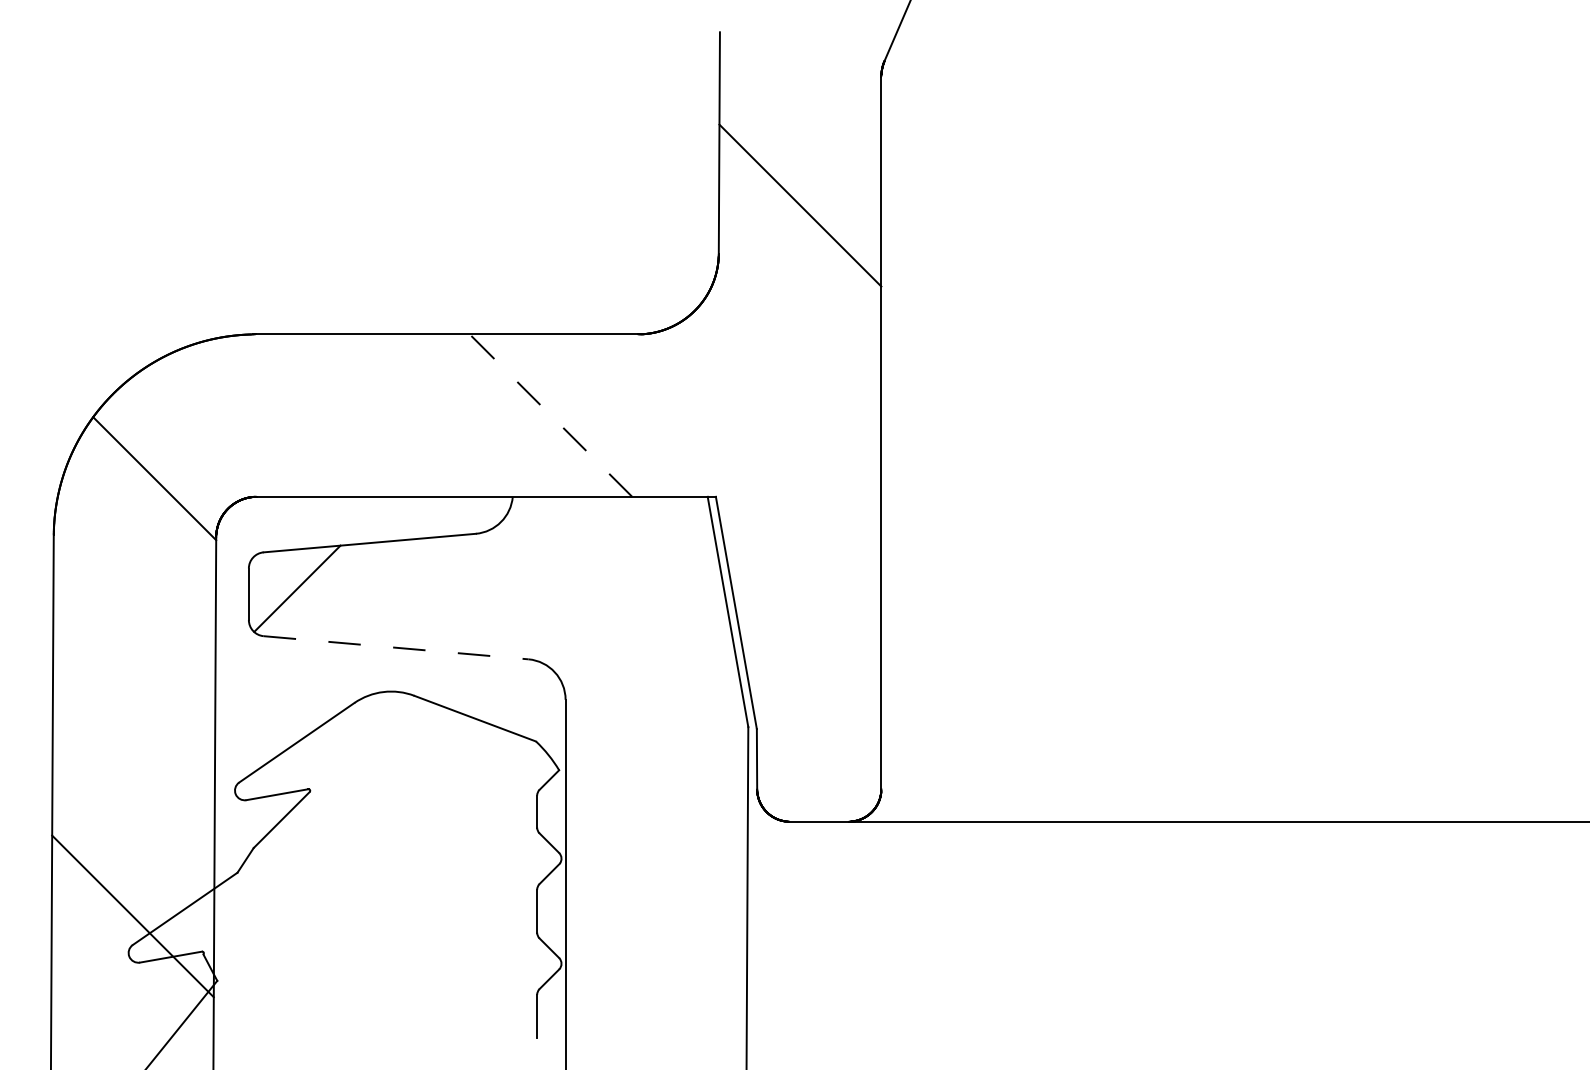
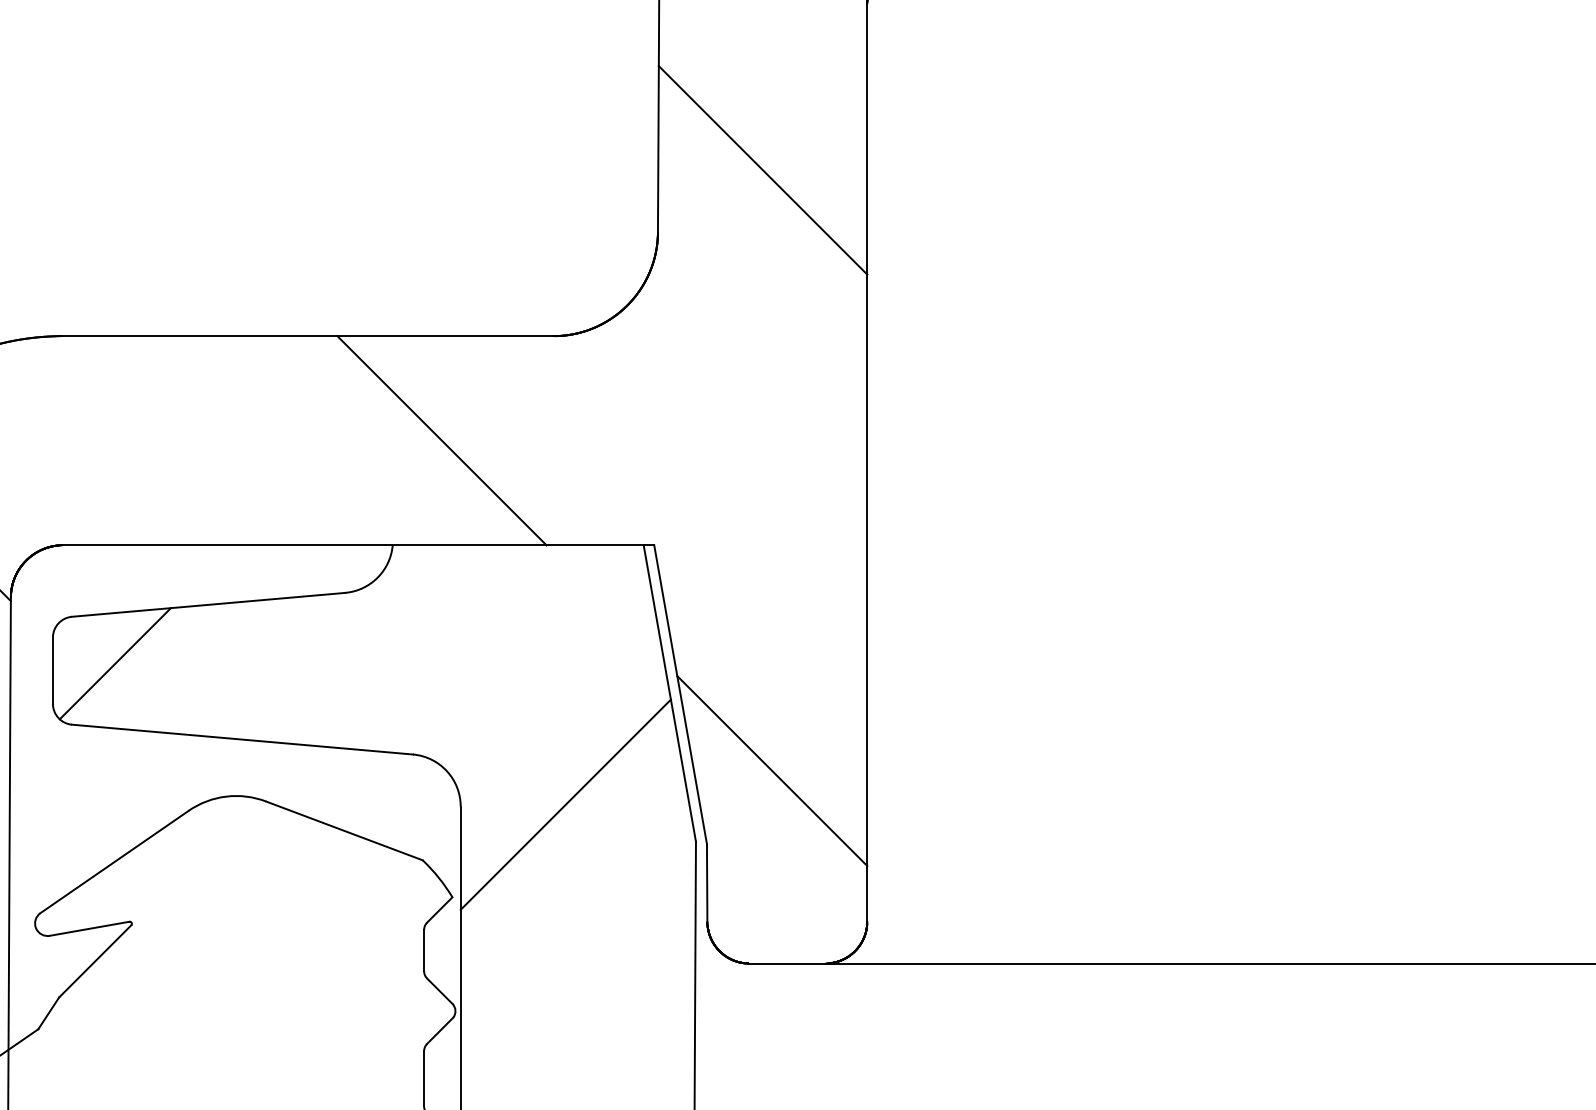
line: (551, 415) -> (442, 440), dashed -> solid
line: (396, 647) -> (243, 739), dashed -> solid
line: (807, 671) -> (772, 770), added
line: (646, 697) -> (564, 803), added

